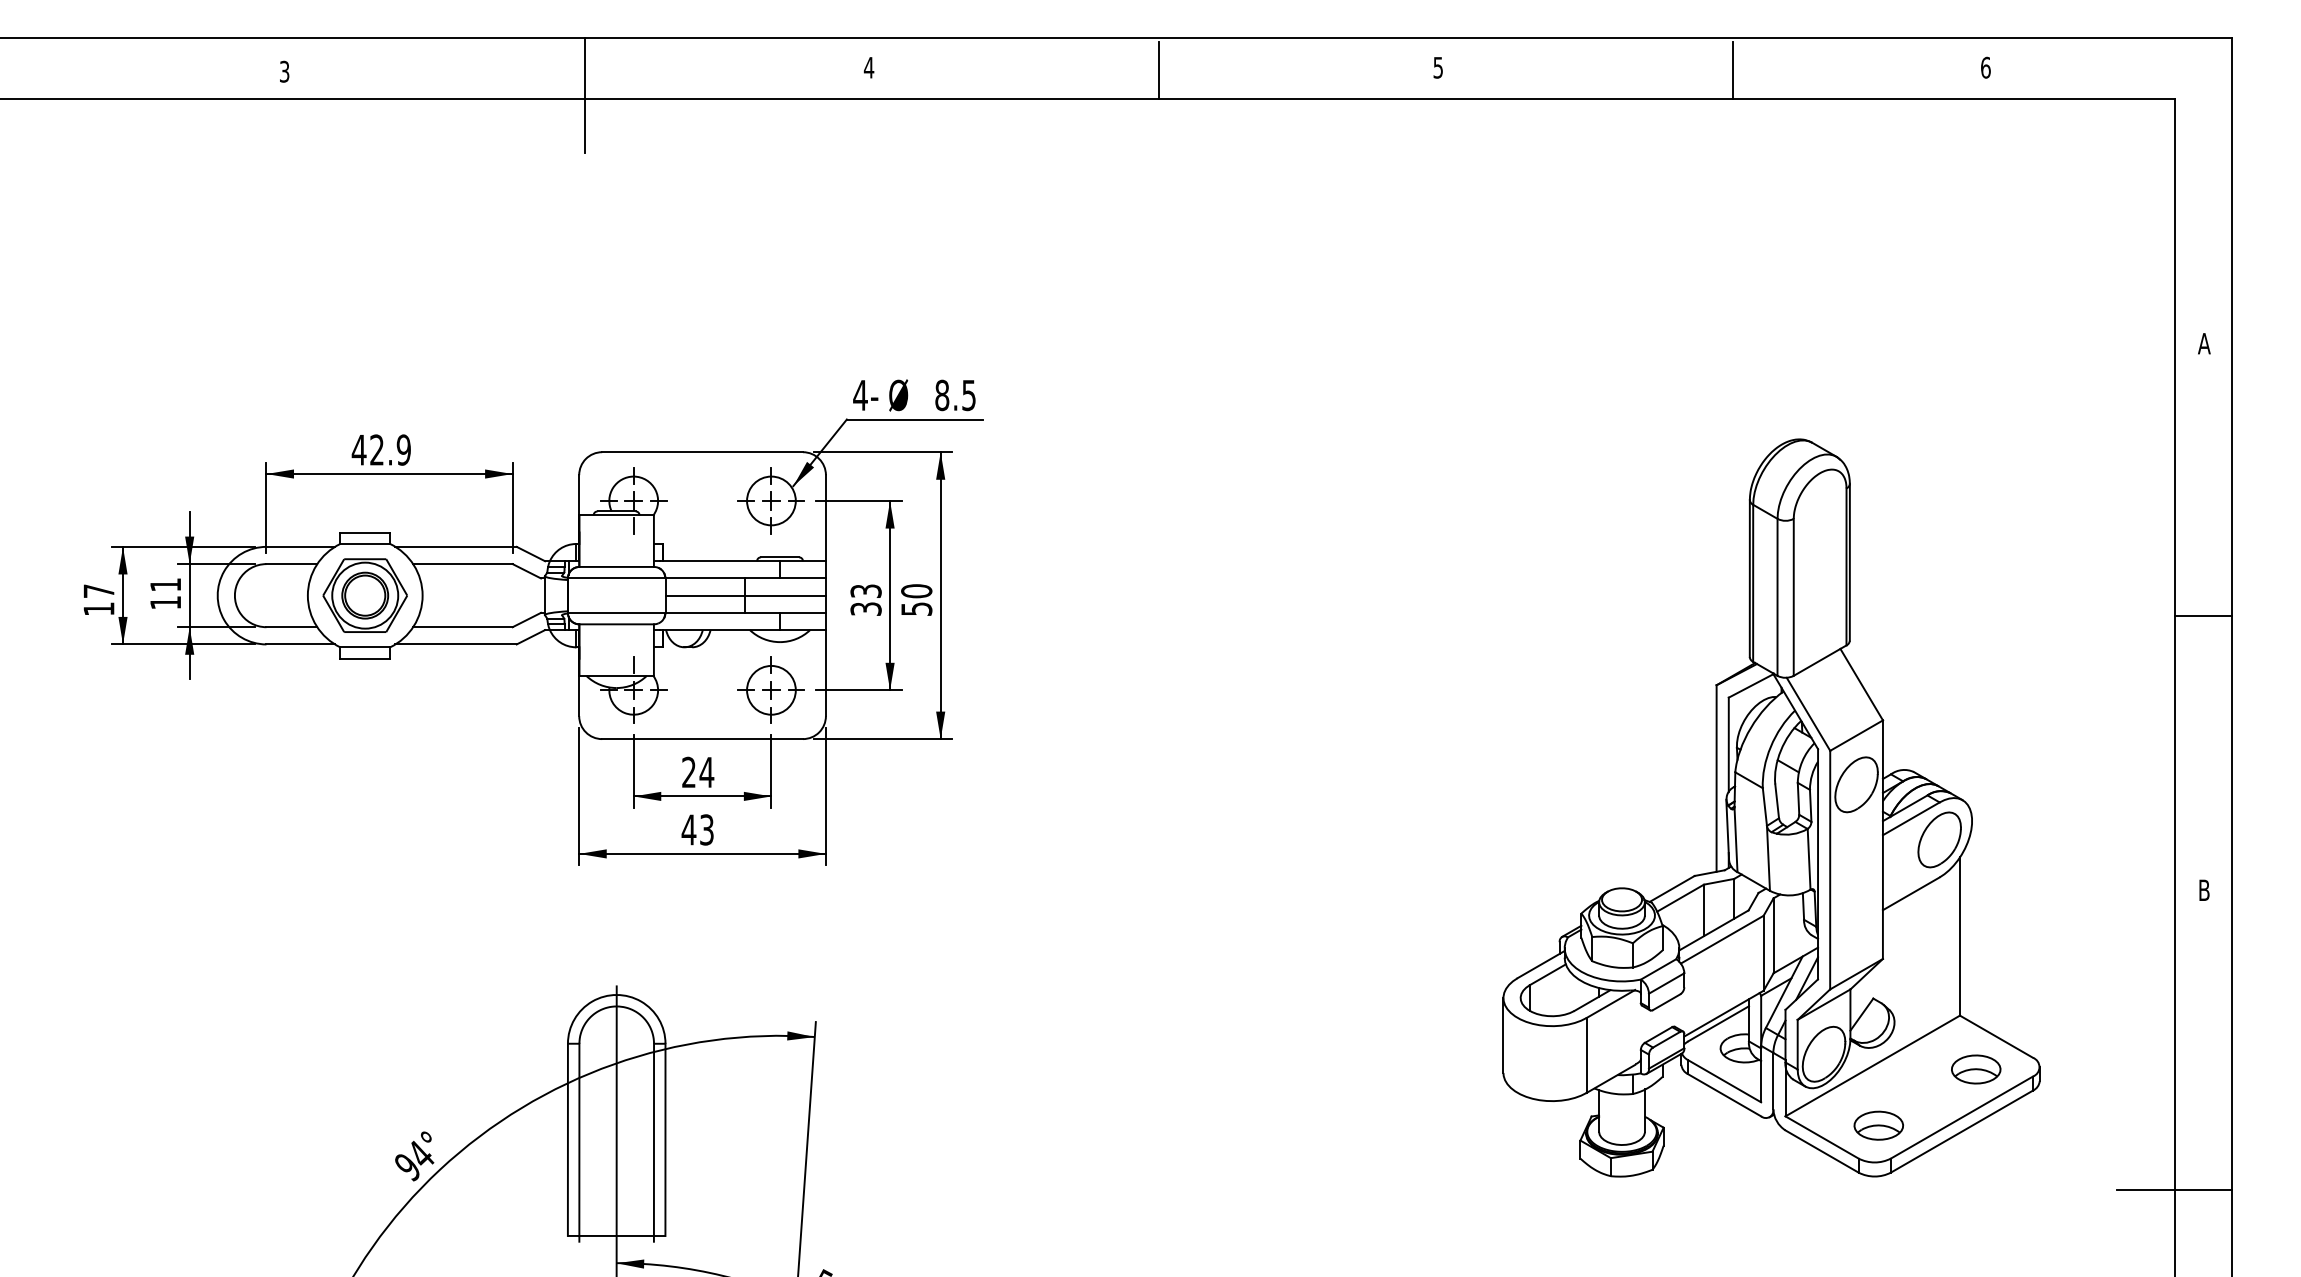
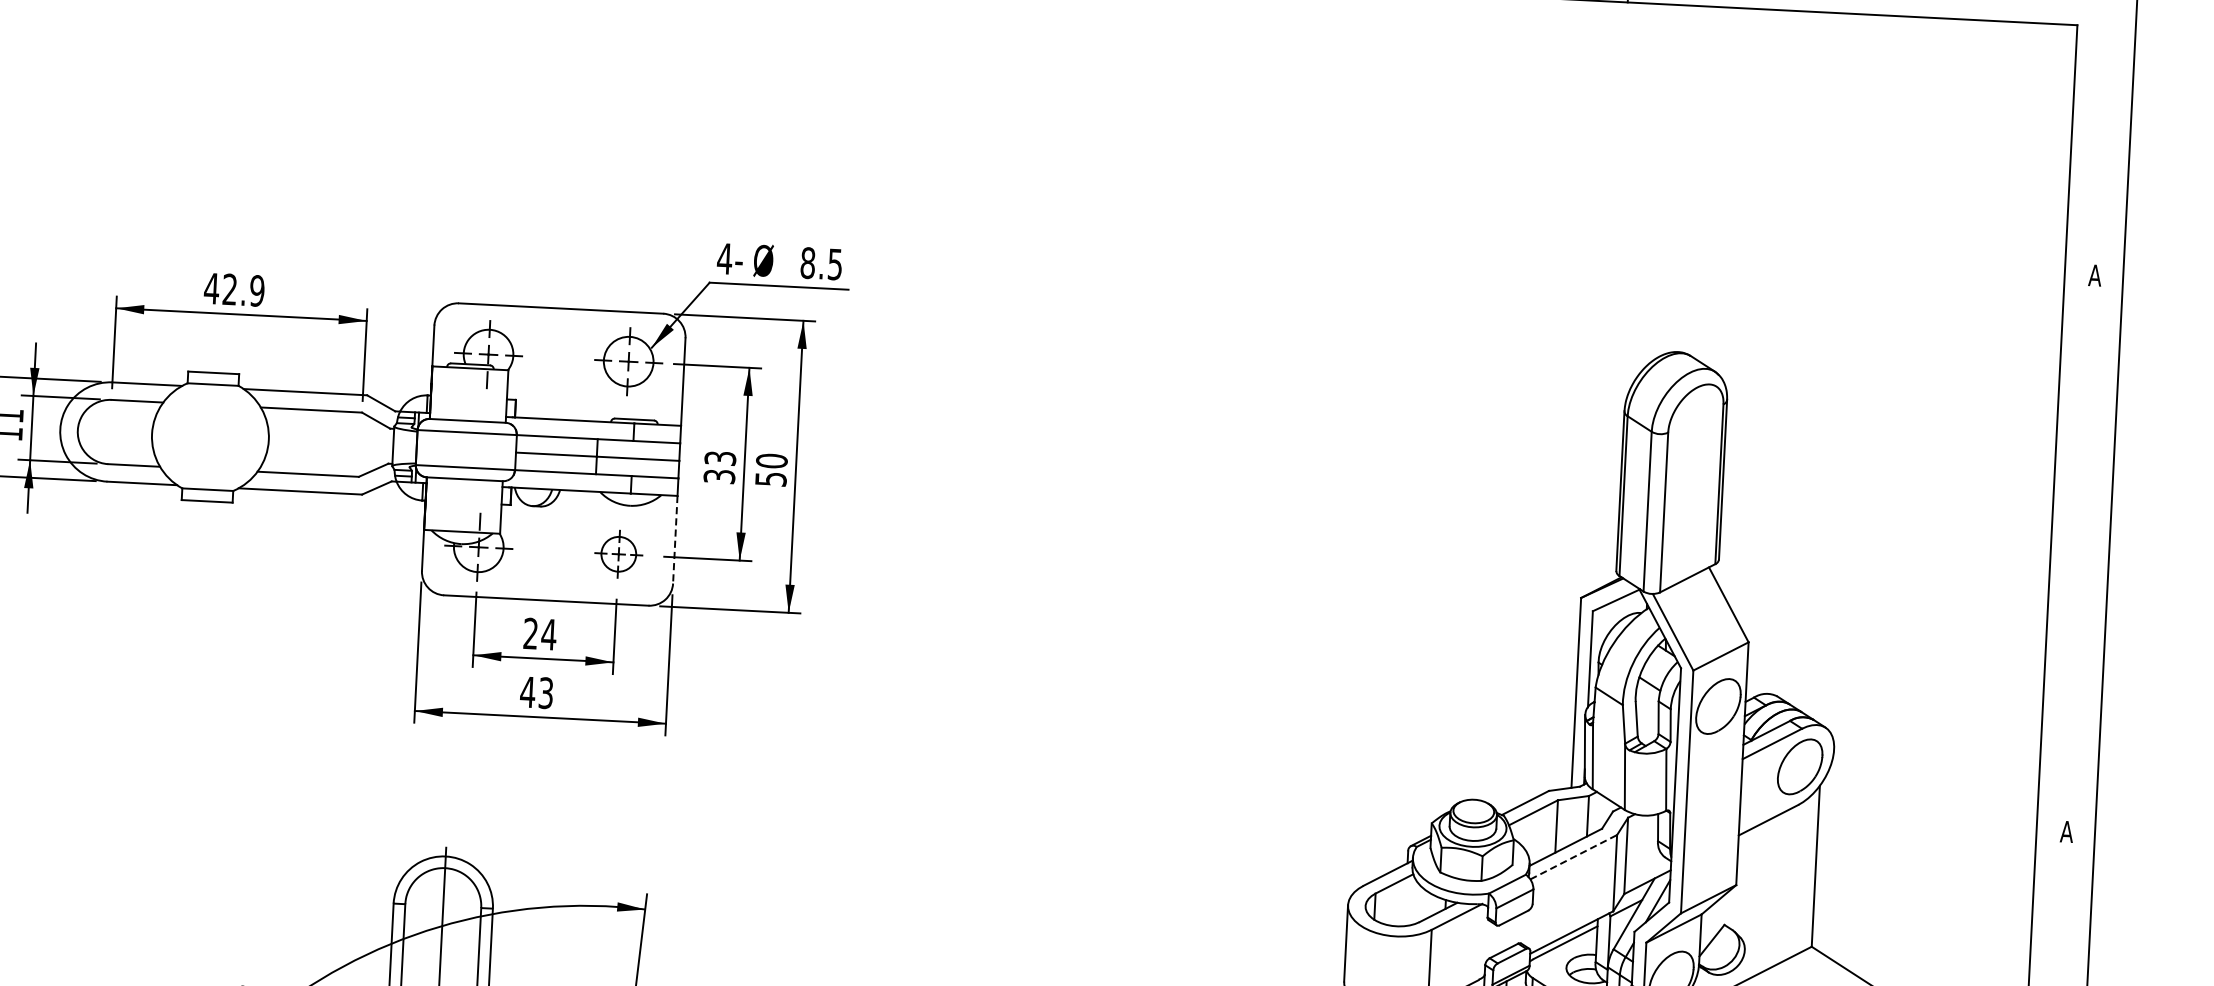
part: (364, 595) -> (209, 436), removed
line: (2202, 615) -> (2079, 552), removed
line: (825, 673) -> (674, 540), solid -> dashed
part: (770, 689) -> (618, 553), size x0.7
text: (2203, 889) -> (2066, 830), B -> A
line: (1722, 939) -> (1574, 857), solid -> dashed

